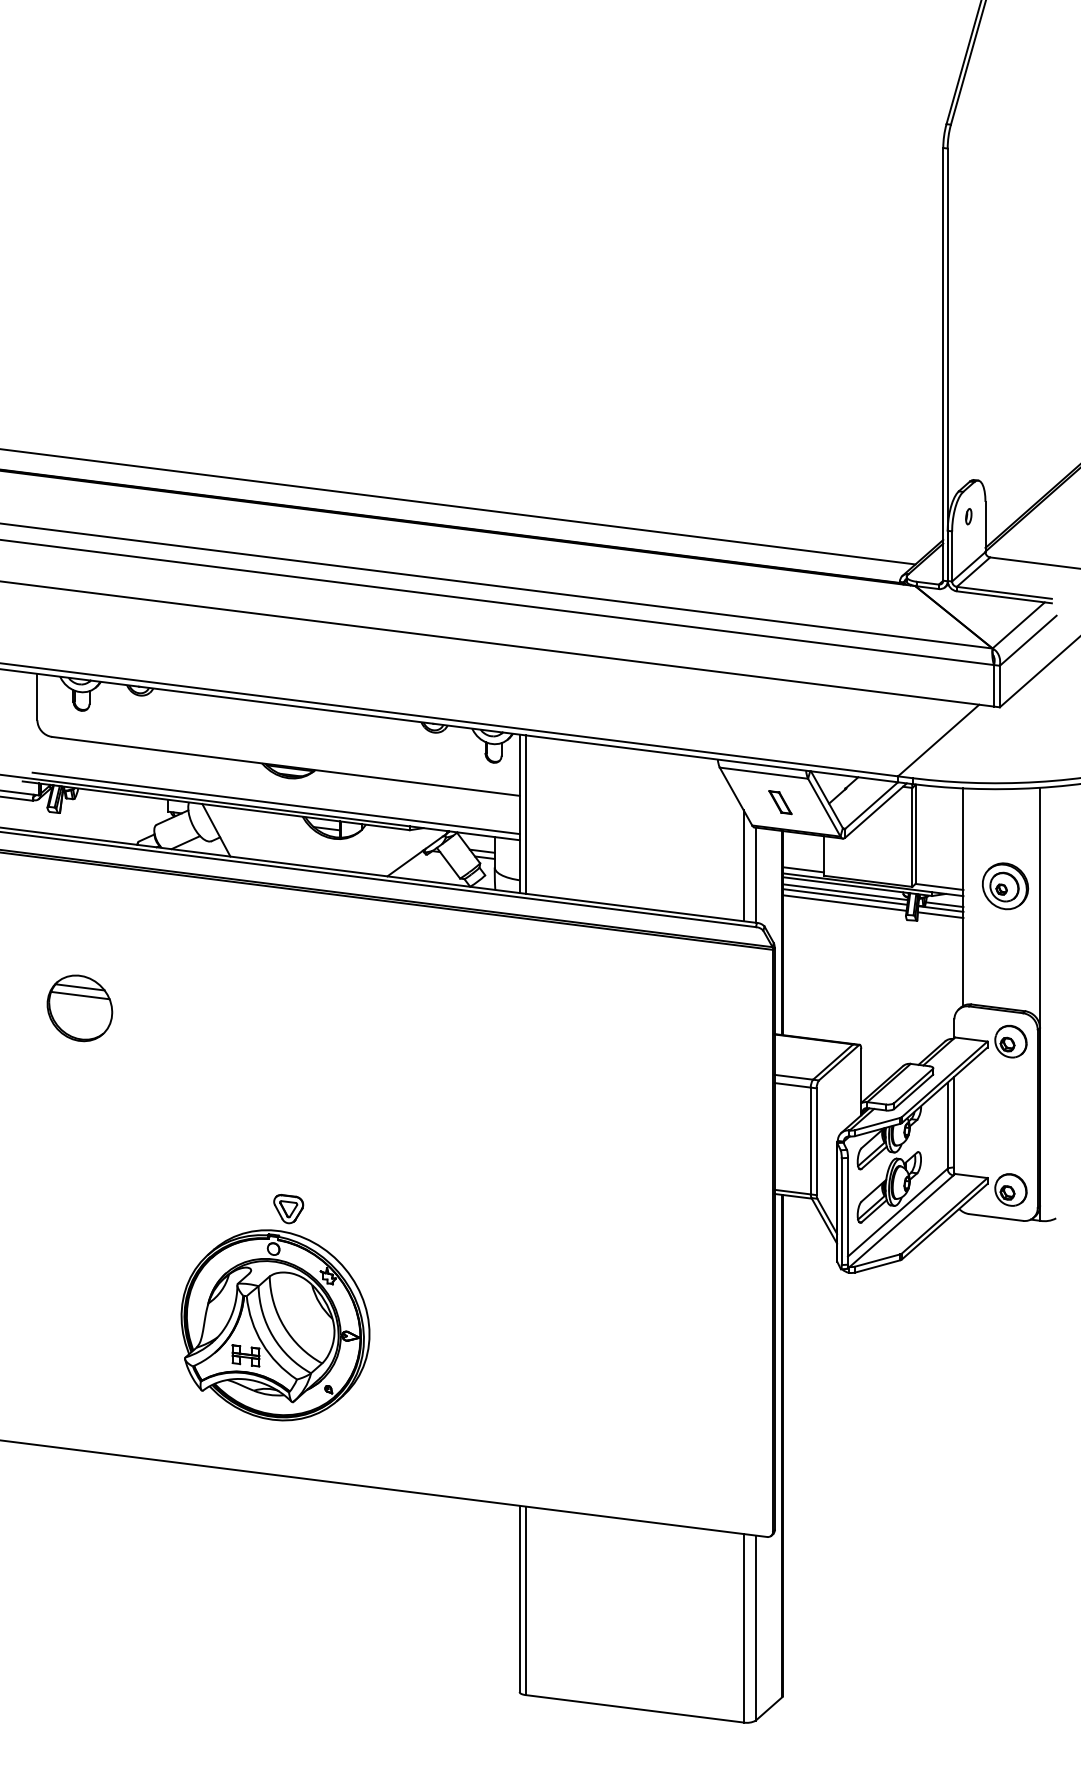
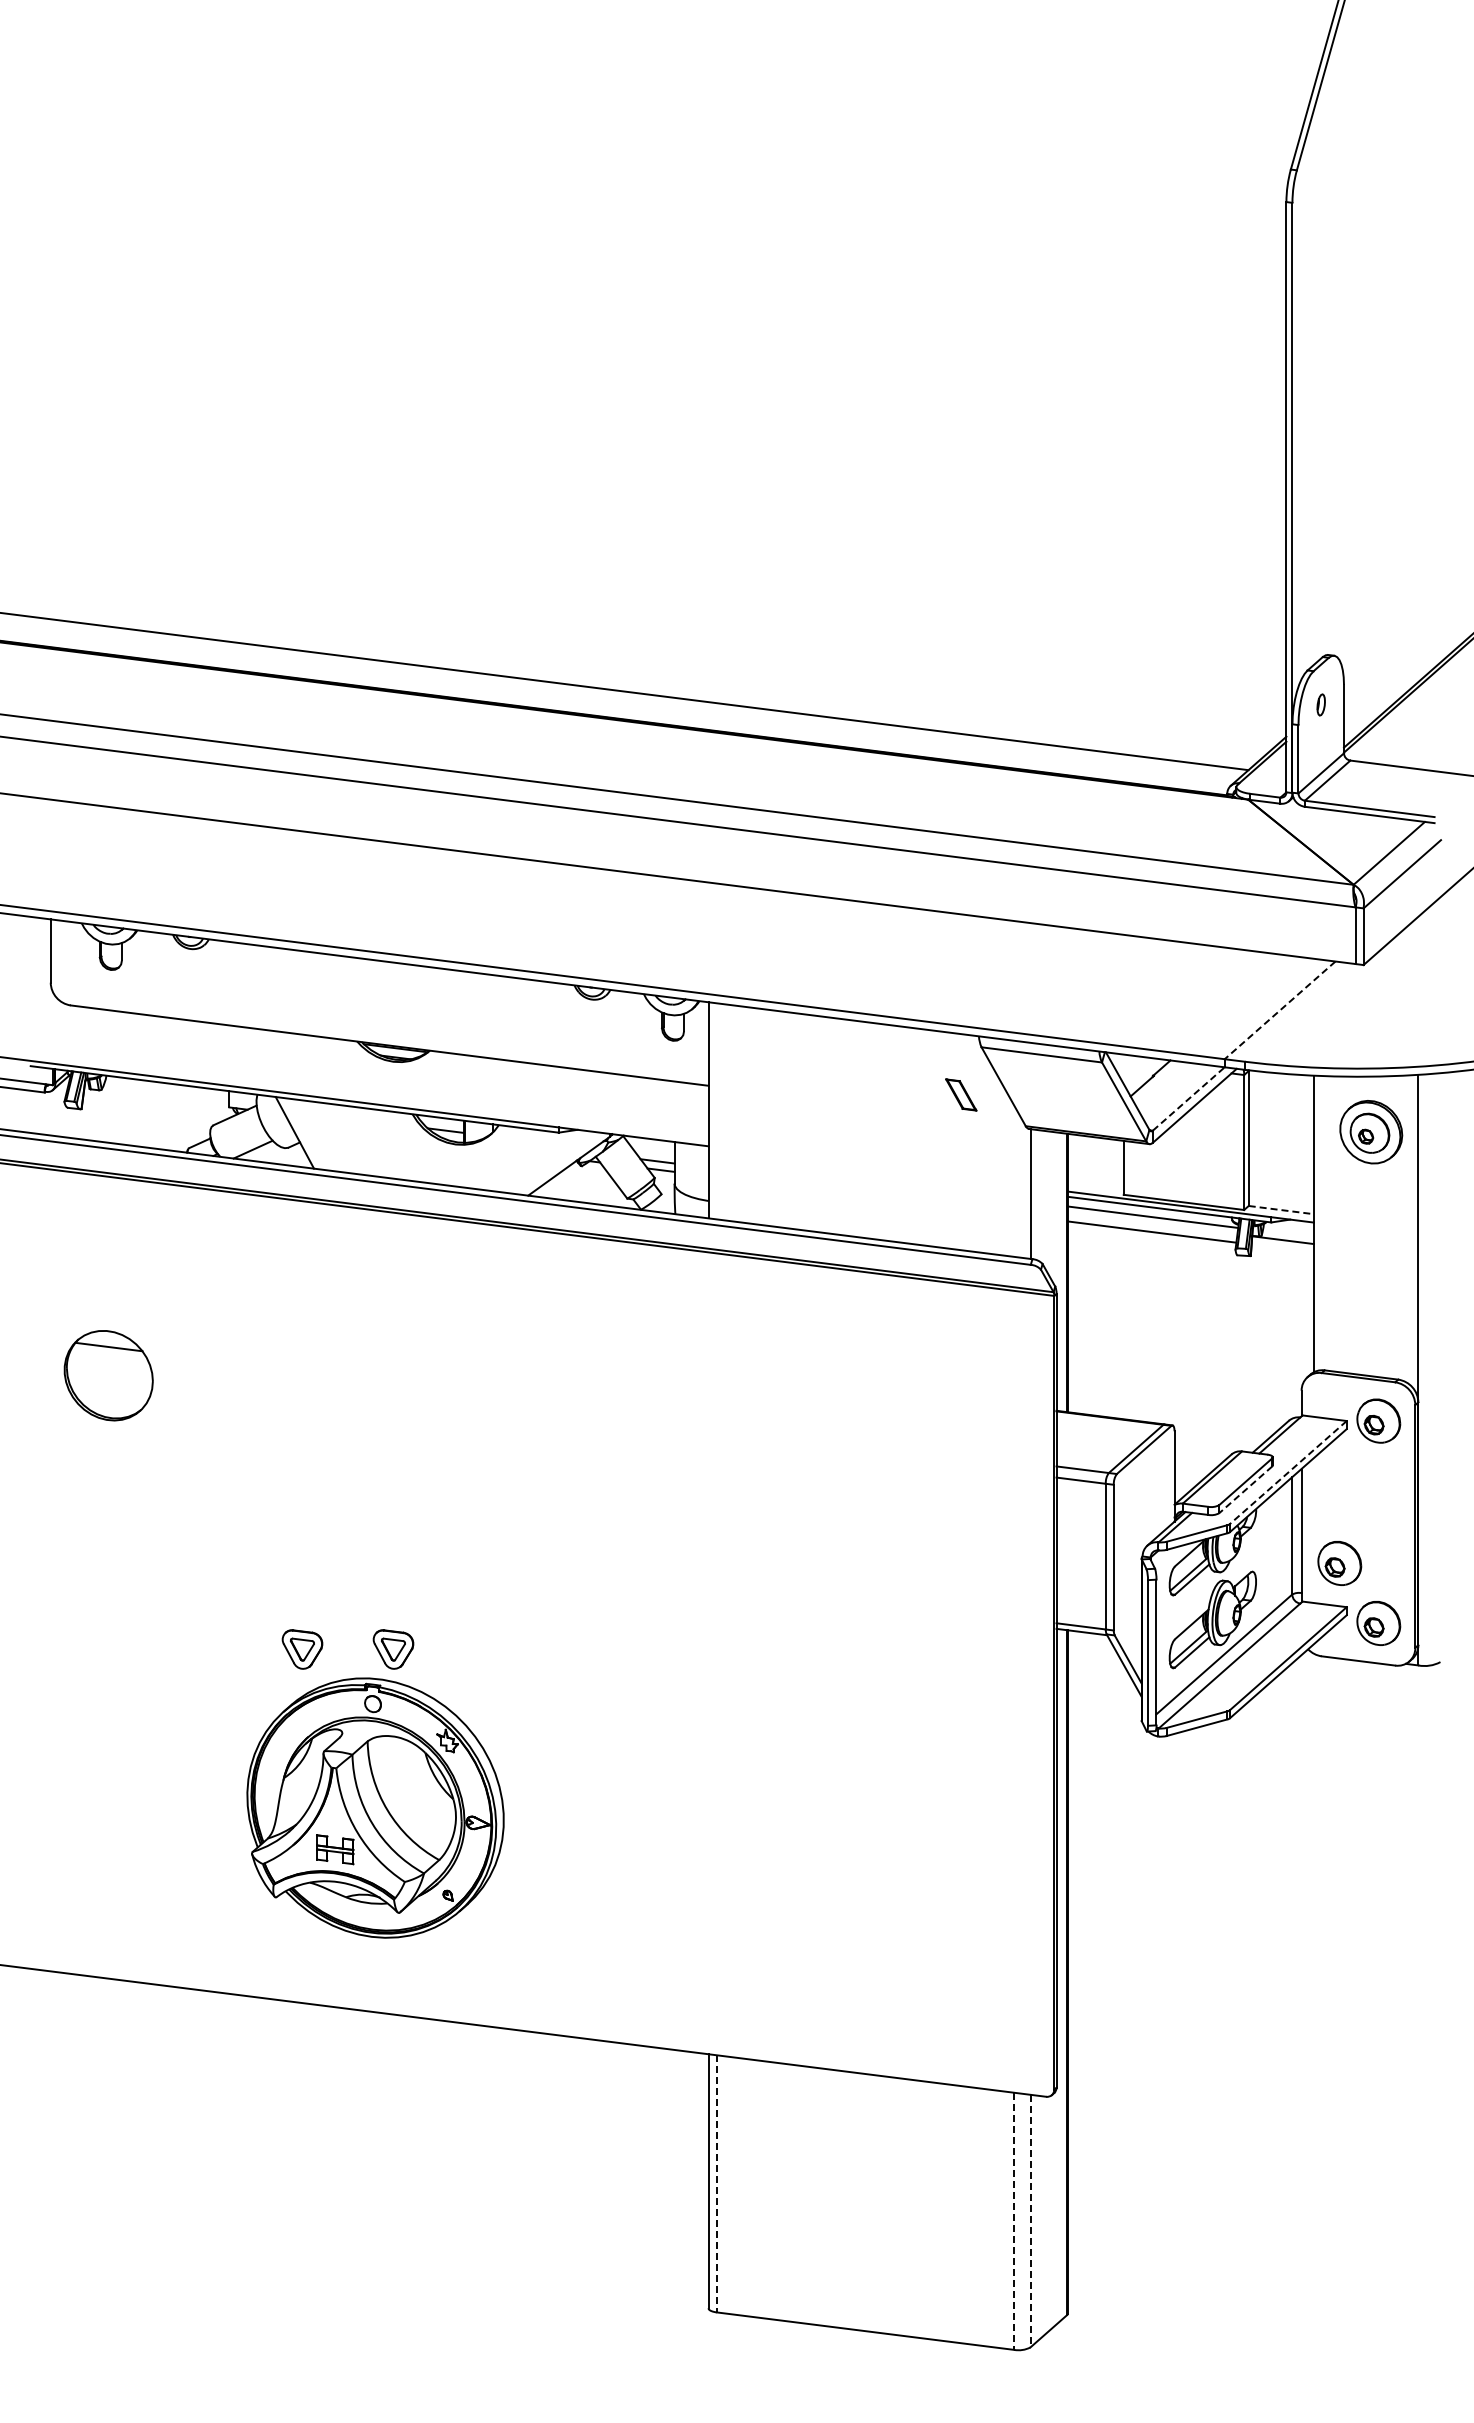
line: (938, 740) -> (1280, 1010), solid -> dashed
line: (276, 802) -> (376, 1095), removed
part: (780, 802) -> (961, 1094), moved
line: (871, 805) -> (1188, 1099), solid -> dashed
line: (525, 814) -> (716, 1111), removed
line: (743, 865) -> (1013, 1180), removed
line: (803, 869) -> (1095, 1186), removed
part: (1005, 886) -> (1371, 1132), moved
line: (939, 887) -> (1281, 1210), solid -> dashed
line: (845, 896) -> (1152, 1223), removed
line: (944, 904) -> (1287, 1234), removed
line: (940, 915) -> (1282, 1248), removed
line: (80, 995) -> (109, 1358), removed
line: (944, 1079) -> (1288, 1472), solid -> dashed
line: (913, 1092) -> (1245, 1490), solid -> dashed
part: (982, 1146) -> (1339, 1563), added
part: (221, 1209) -> (302, 1649), added
line: (525, 1600) -> (716, 2183), solid -> dashed
line: (743, 1628) -> (1013, 2221), solid -> dashed
line: (755, 1628) -> (1030, 2221), solid -> dashed

